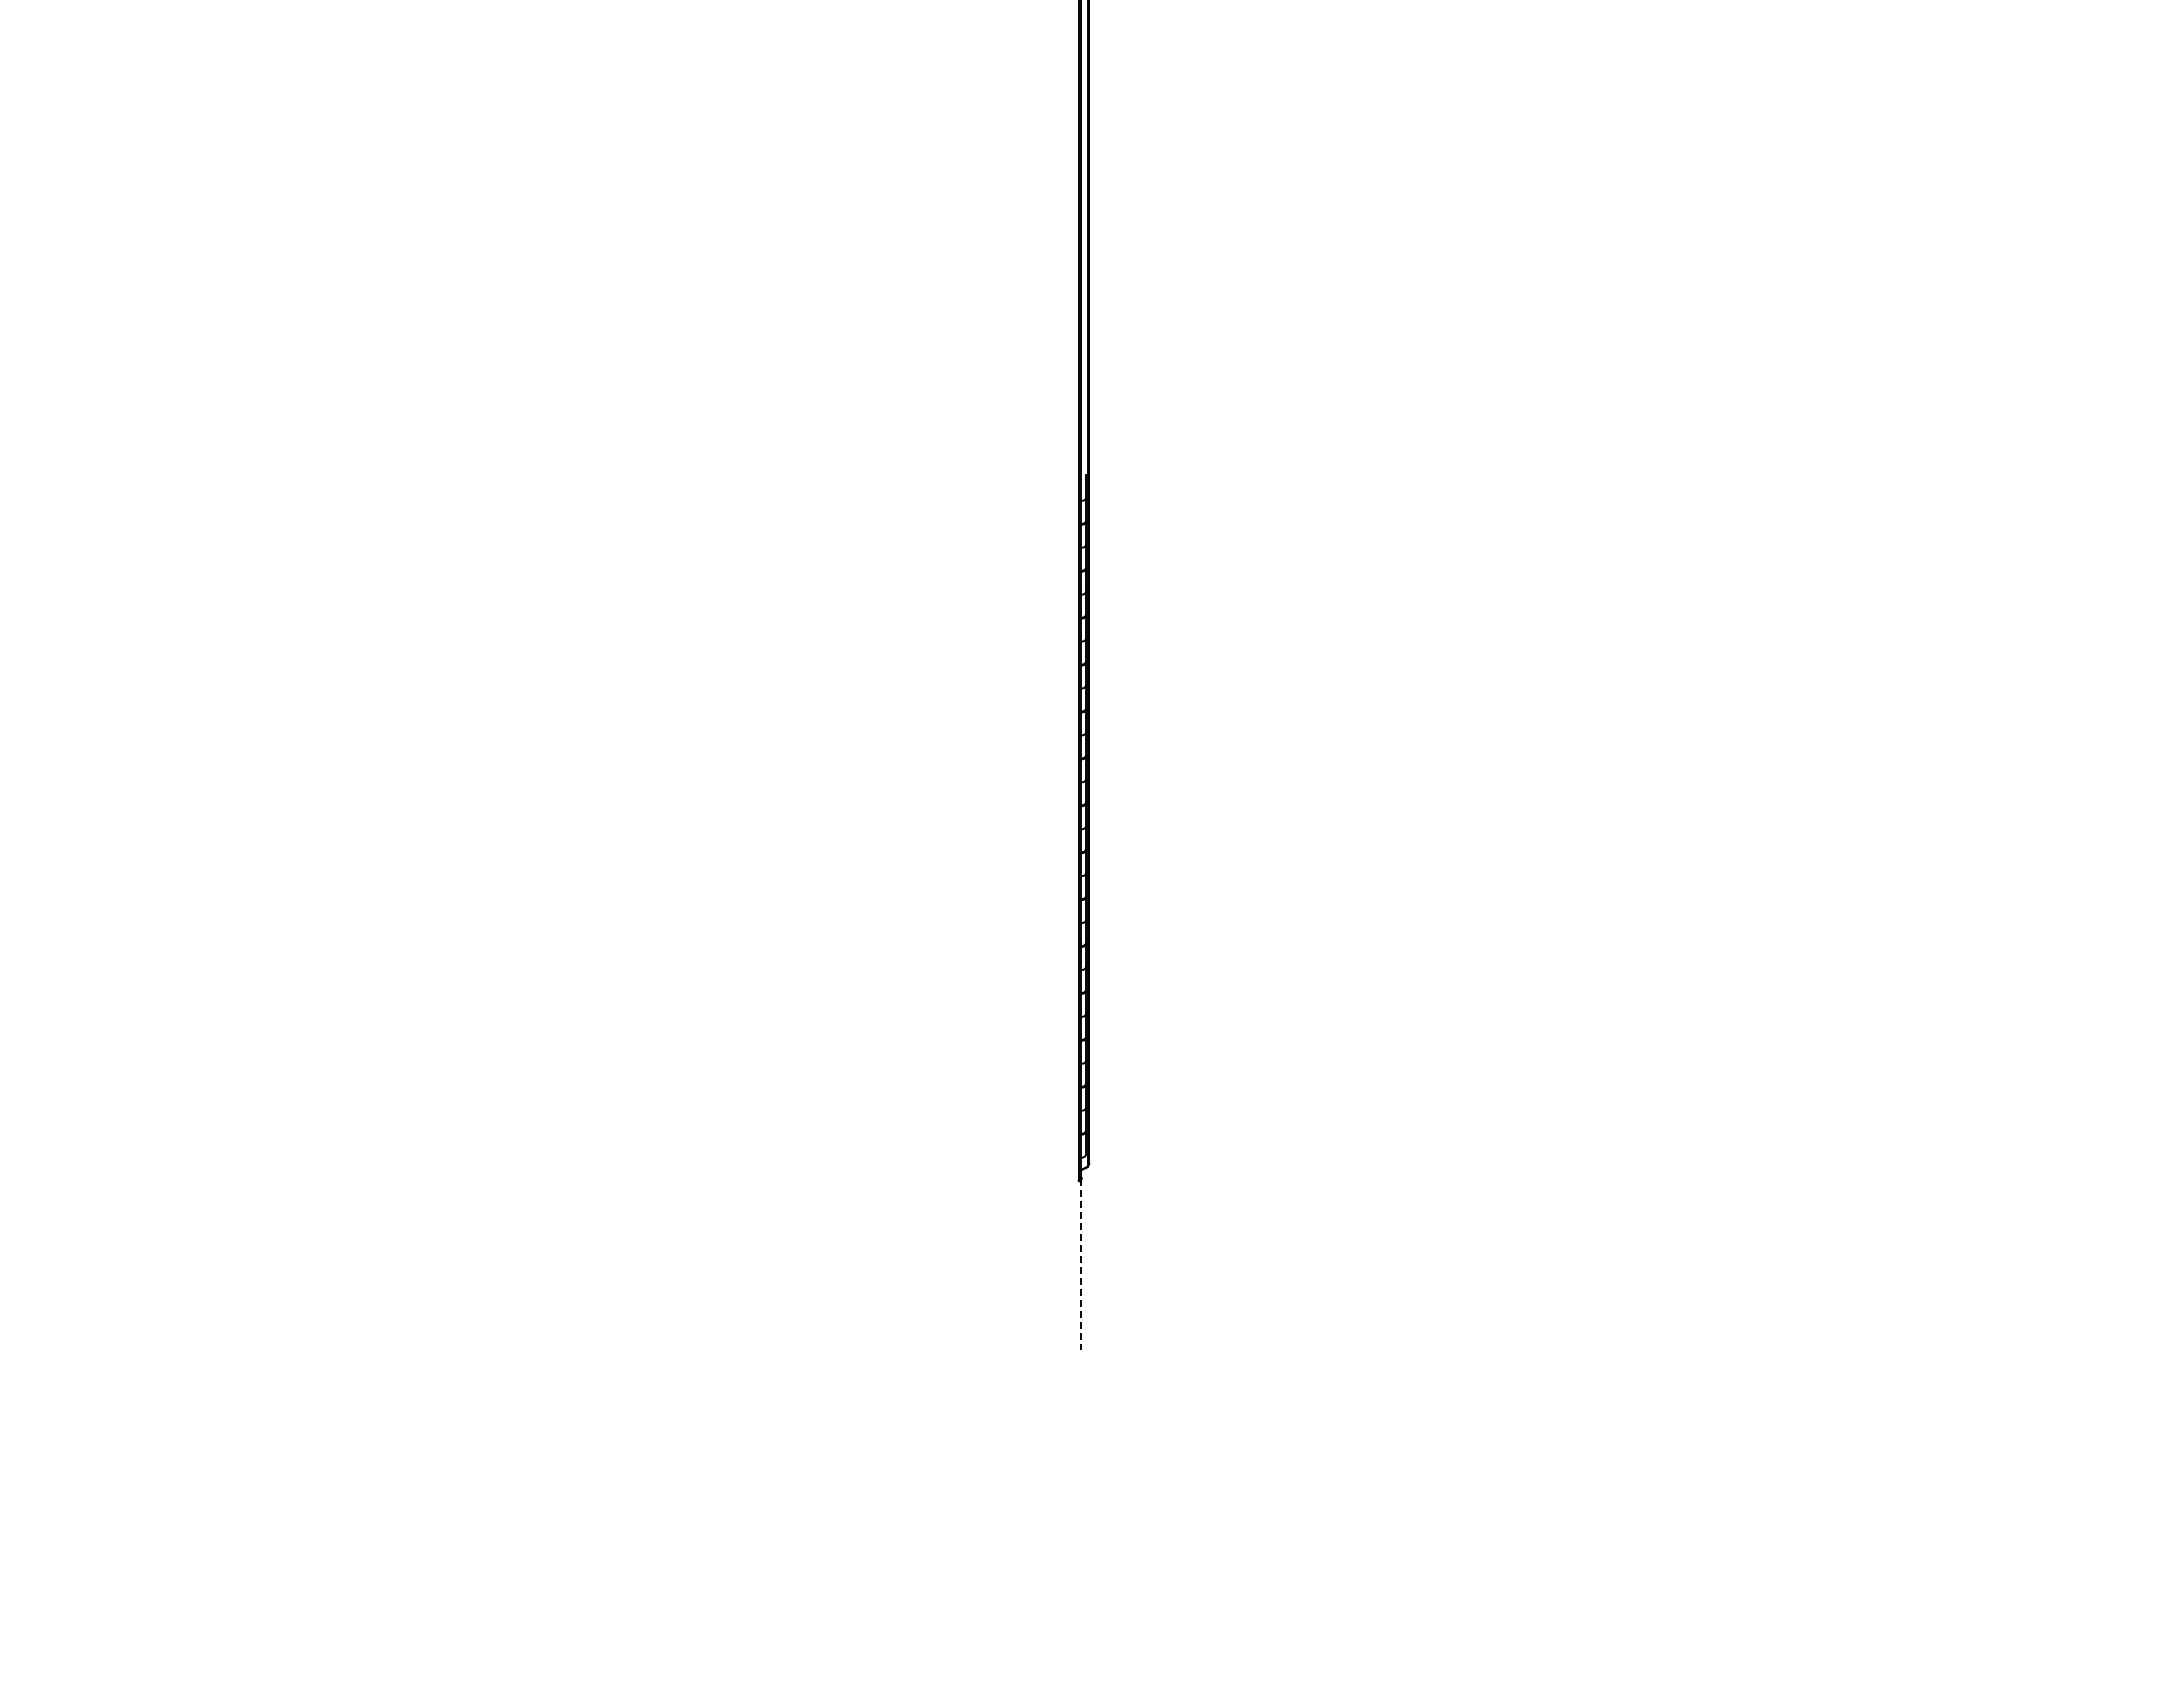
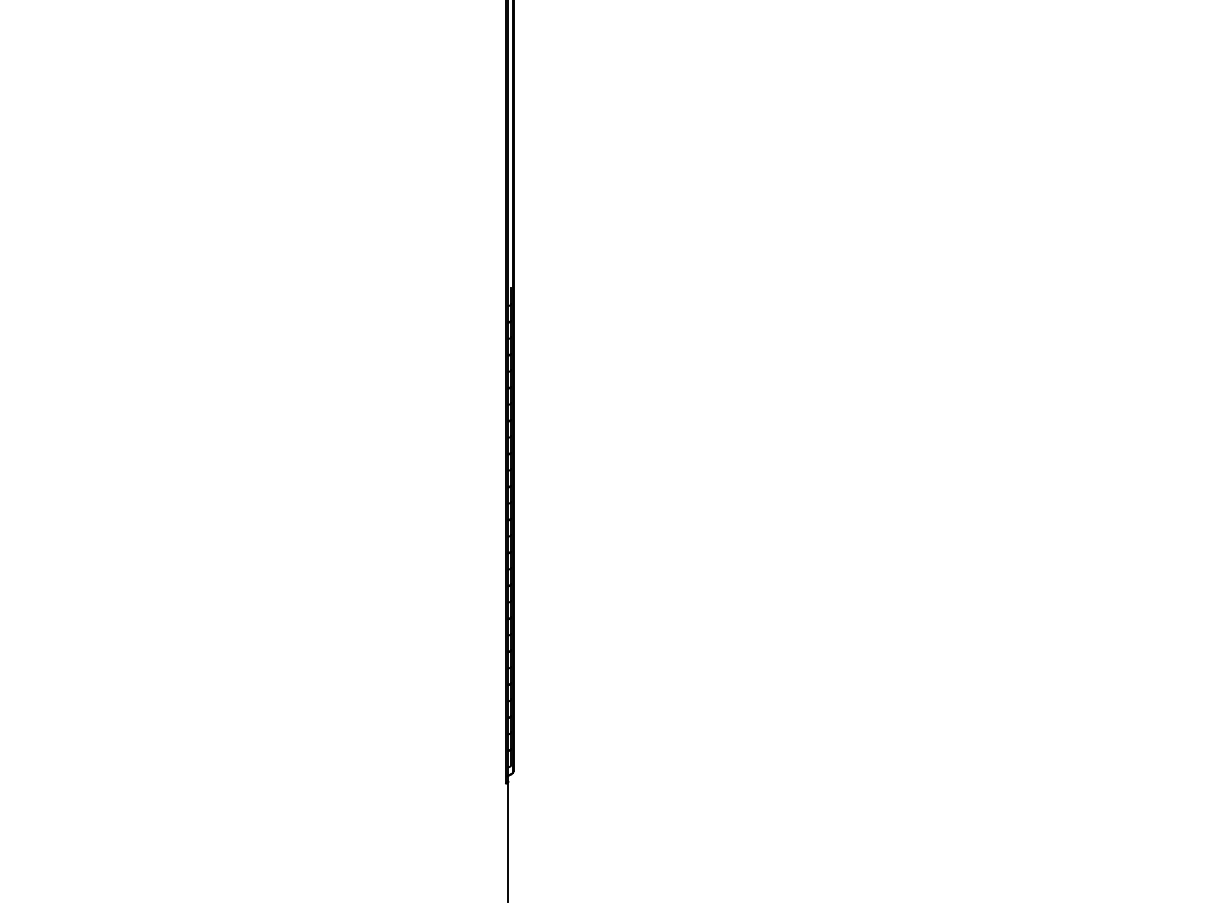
line: (1081, 1264) -> (508, 842), dashed -> solid

